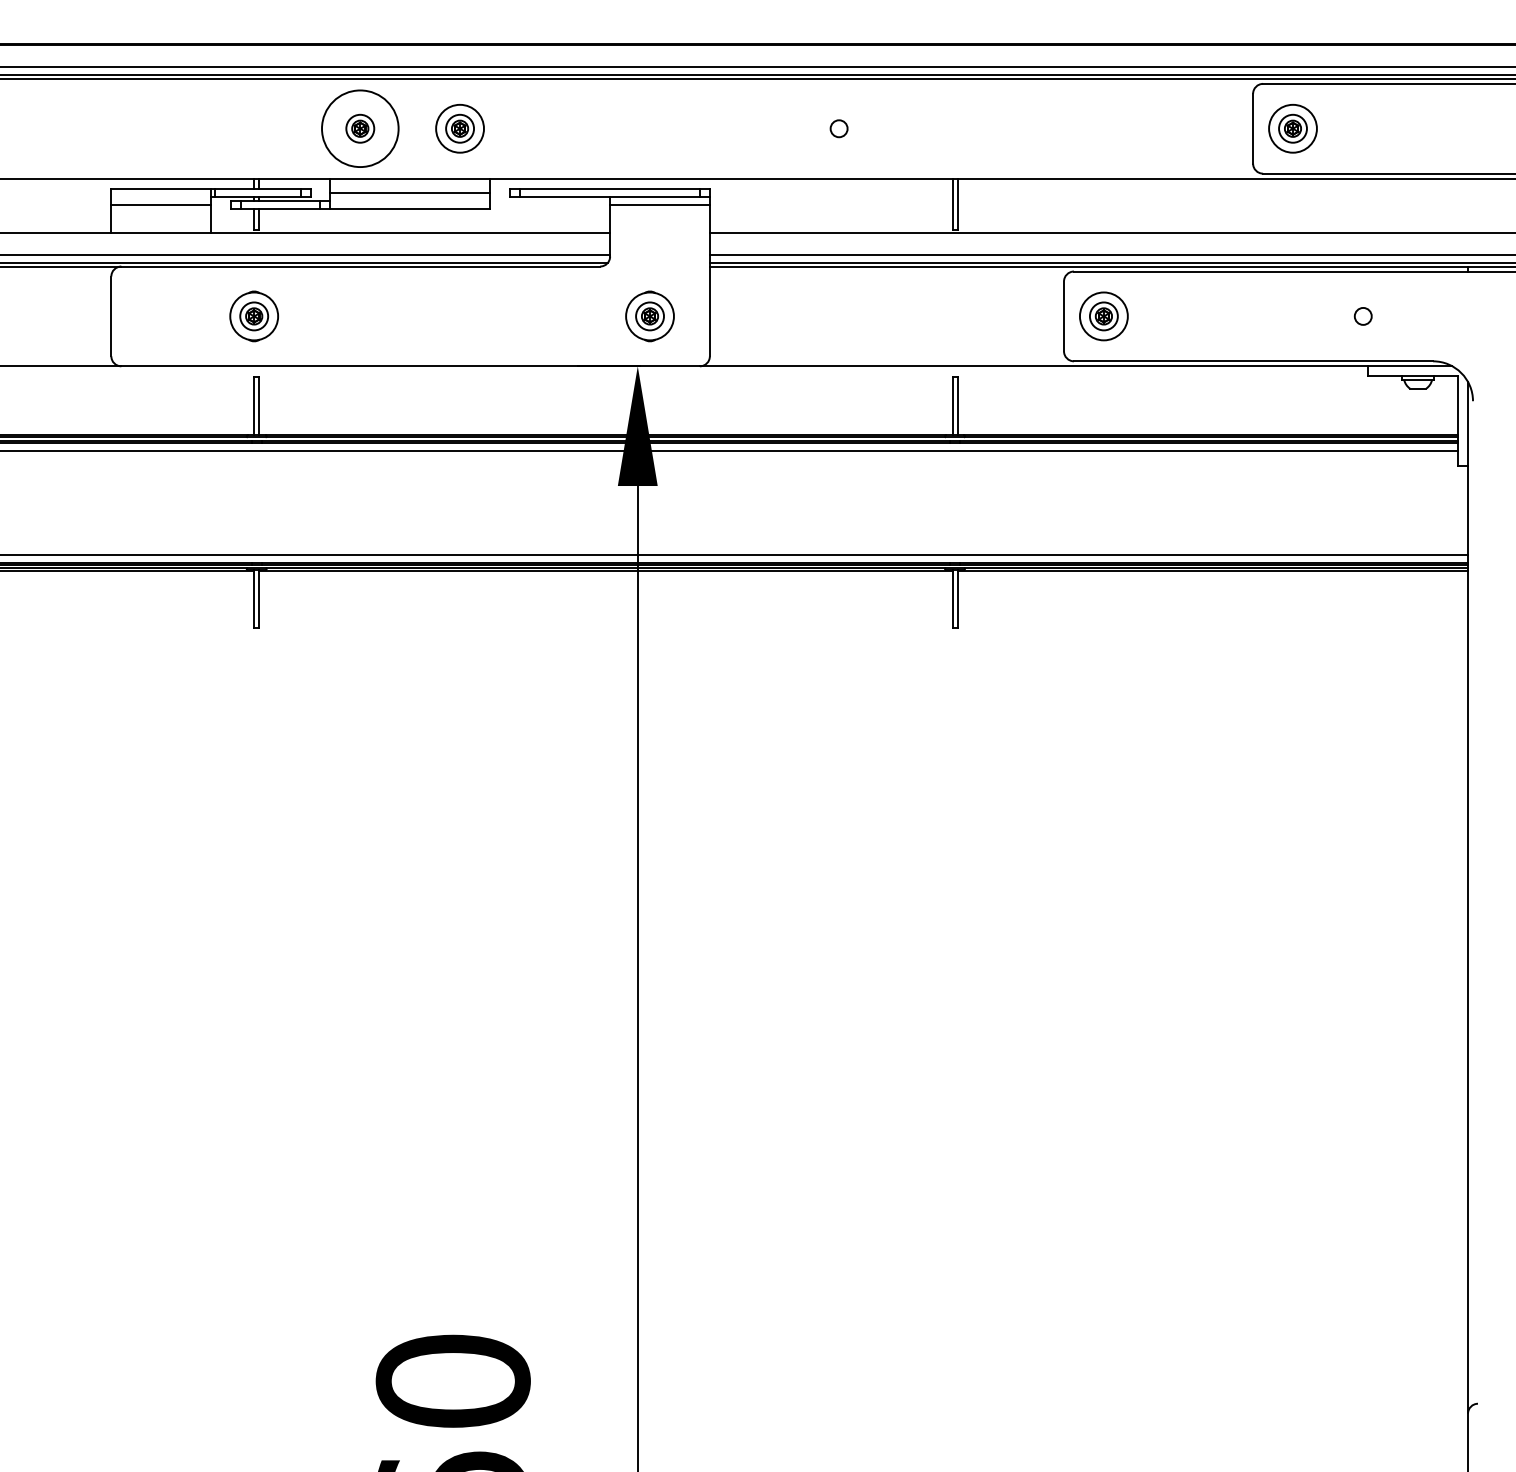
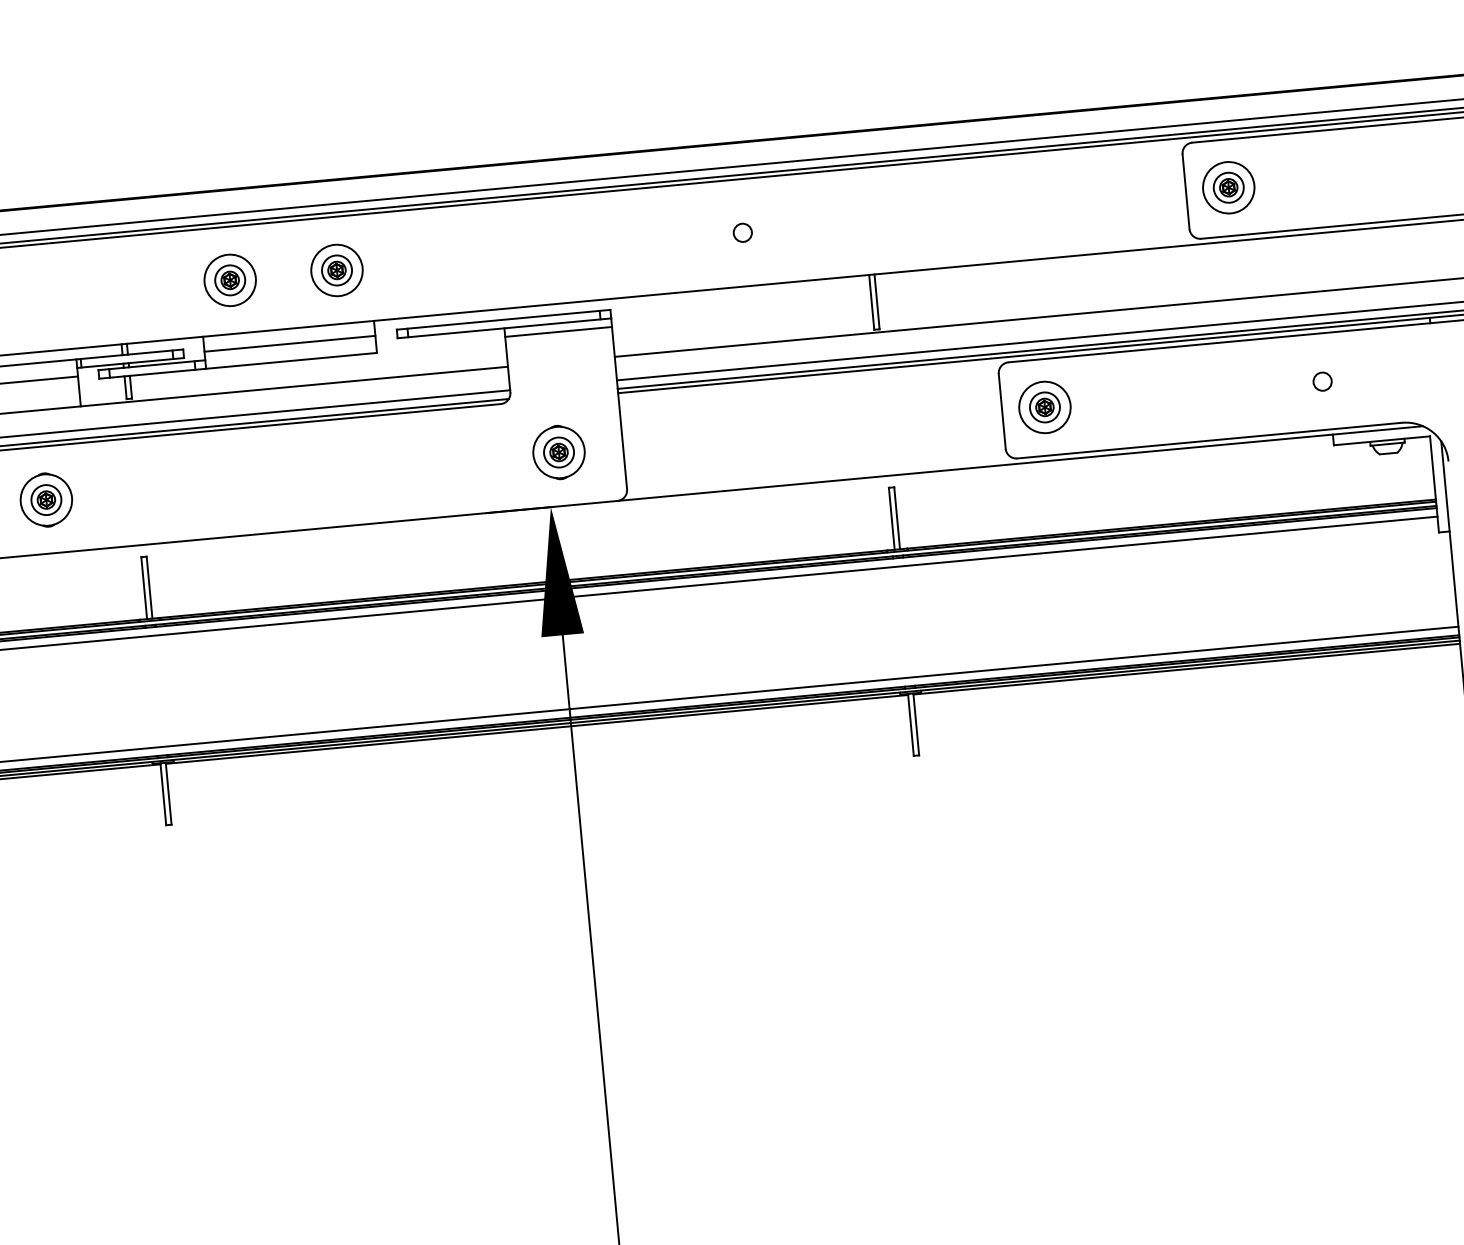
circle: (360, 128) -> (230, 280), size x0.62
part: (253, 316) -> (45, 500), moved

